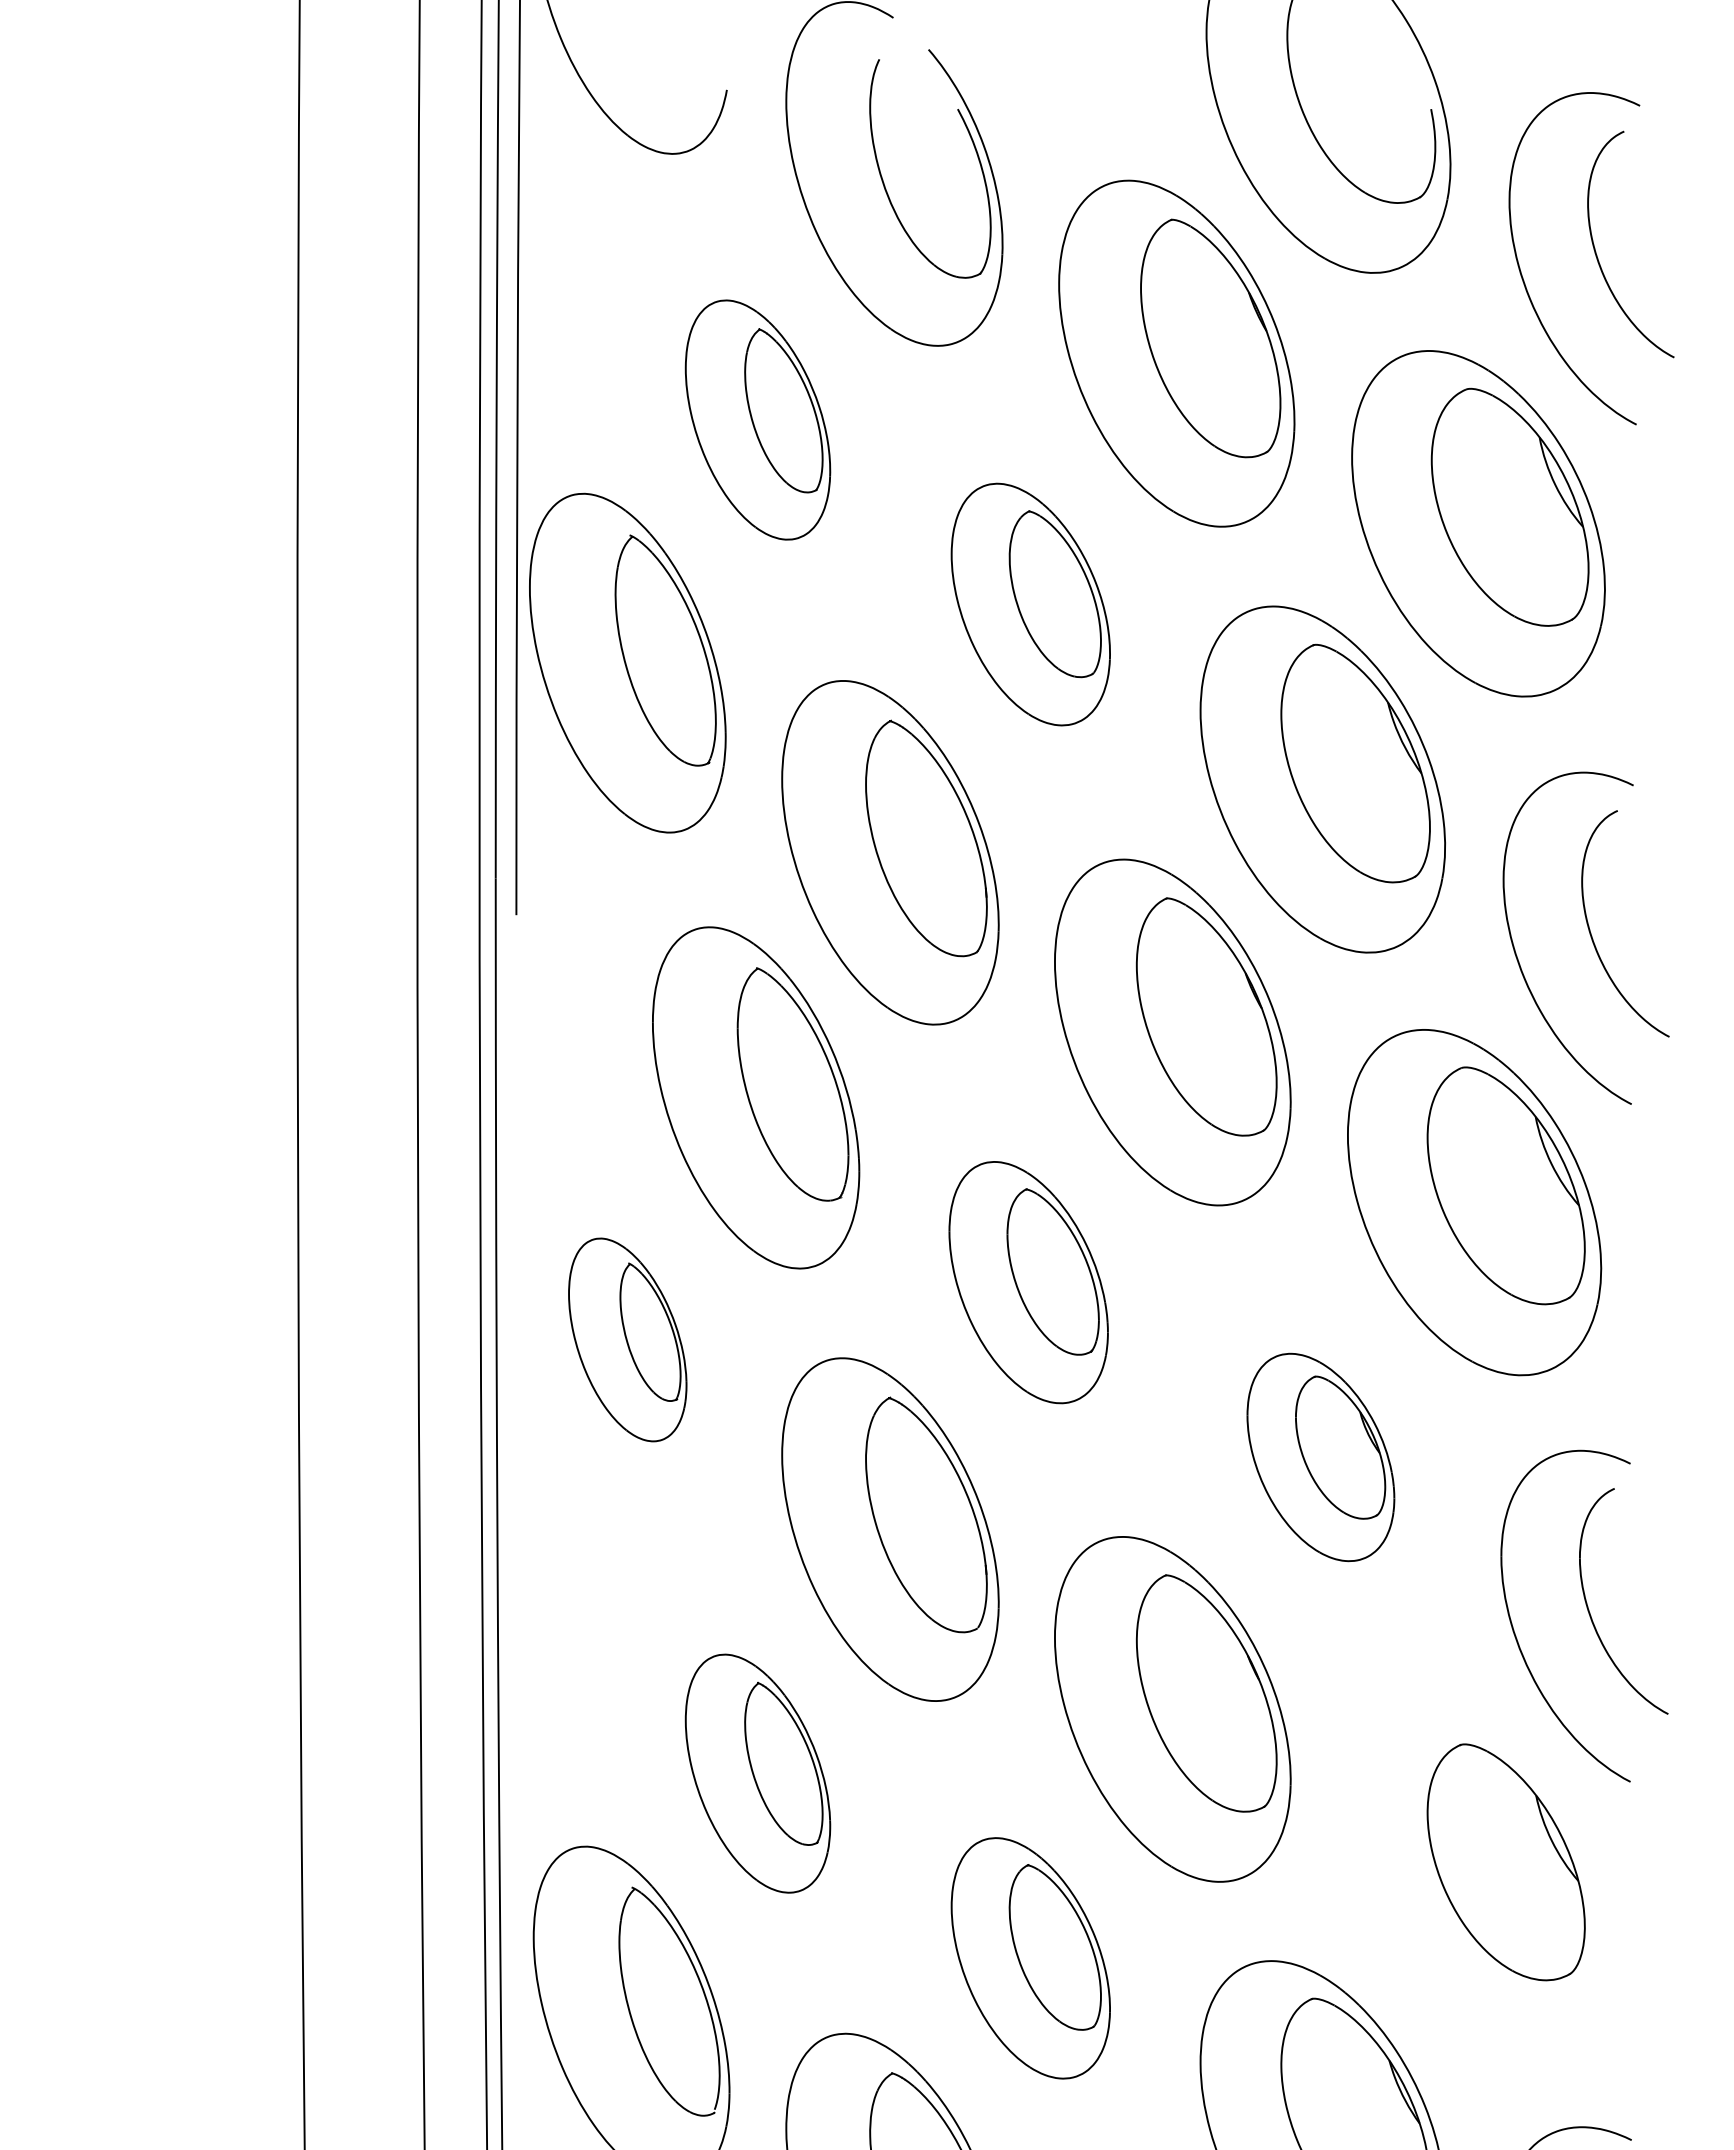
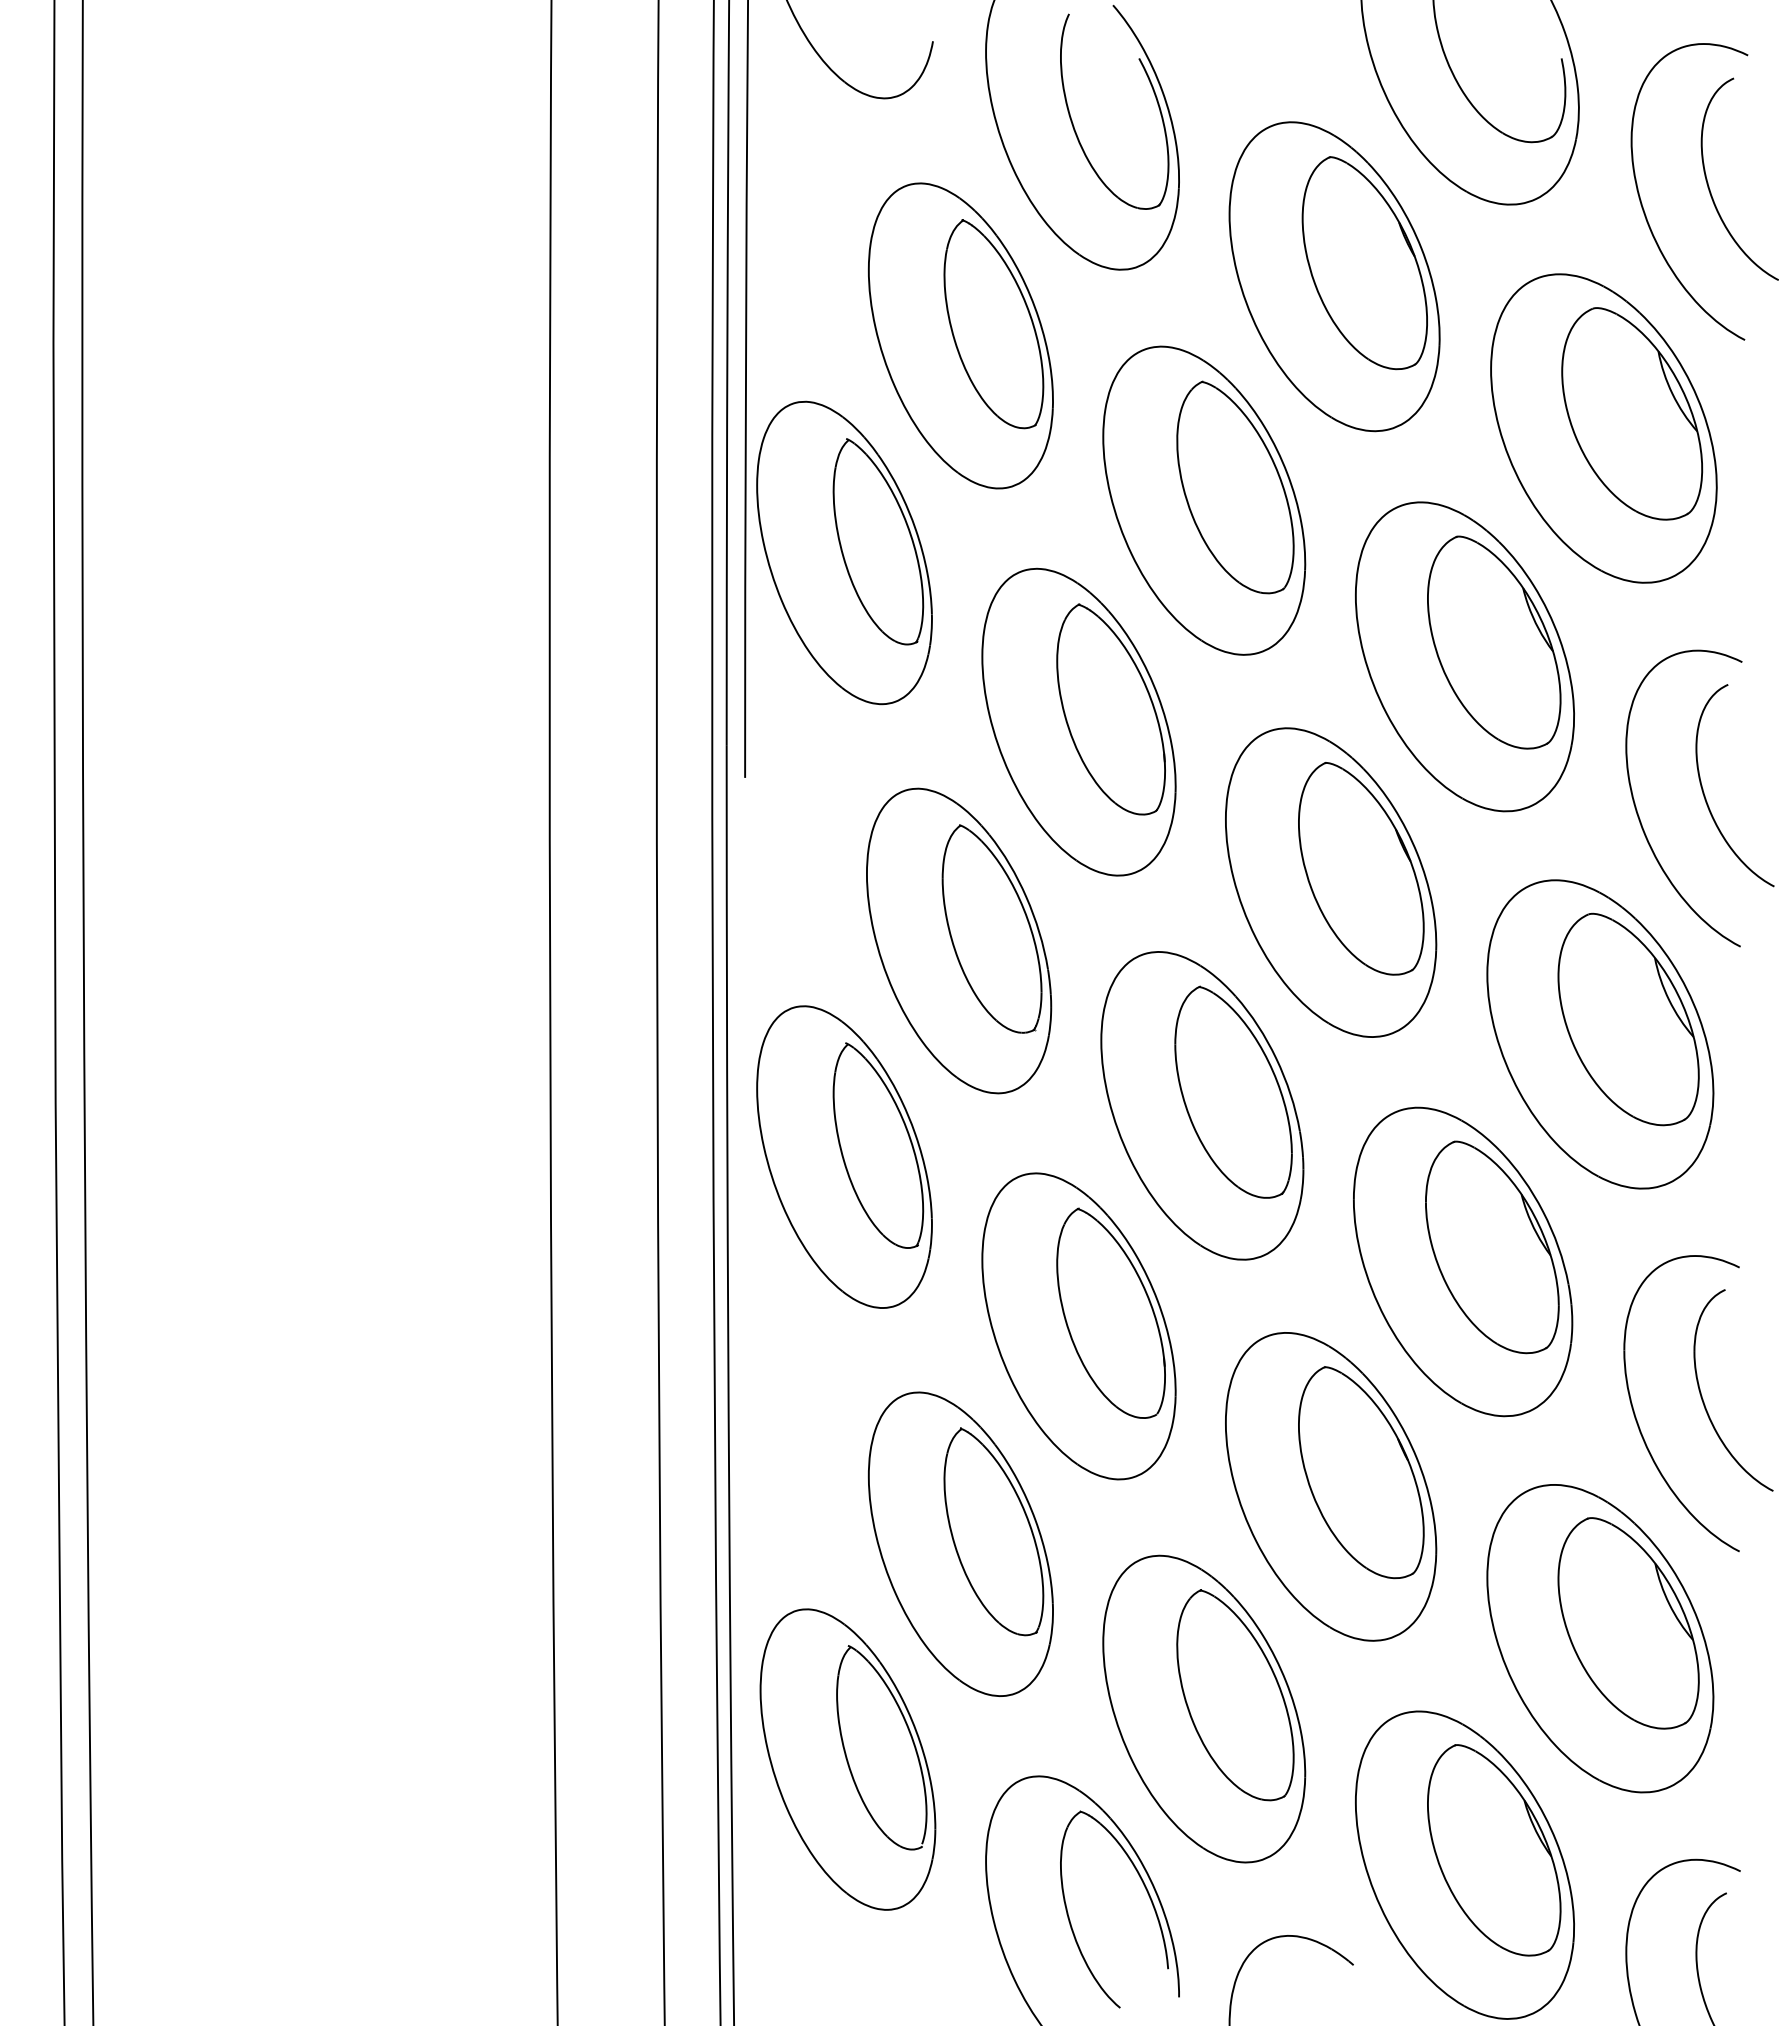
part: (757, 419) -> (960, 335), size x1.43
part: (1031, 604) -> (1204, 500), size x1.43
part: (1028, 1282) -> (1202, 1105), size x1.43
part: (627, 1339) -> (844, 1156), size x1.67
part: (1321, 1456) -> (1463, 1261), size x1.67
part: (757, 1772) -> (960, 1543), size x1.43
part: (1474, 1879) -> (1600, 1638), added
part: (1031, 1957) -> (1204, 1708), size x1.43

